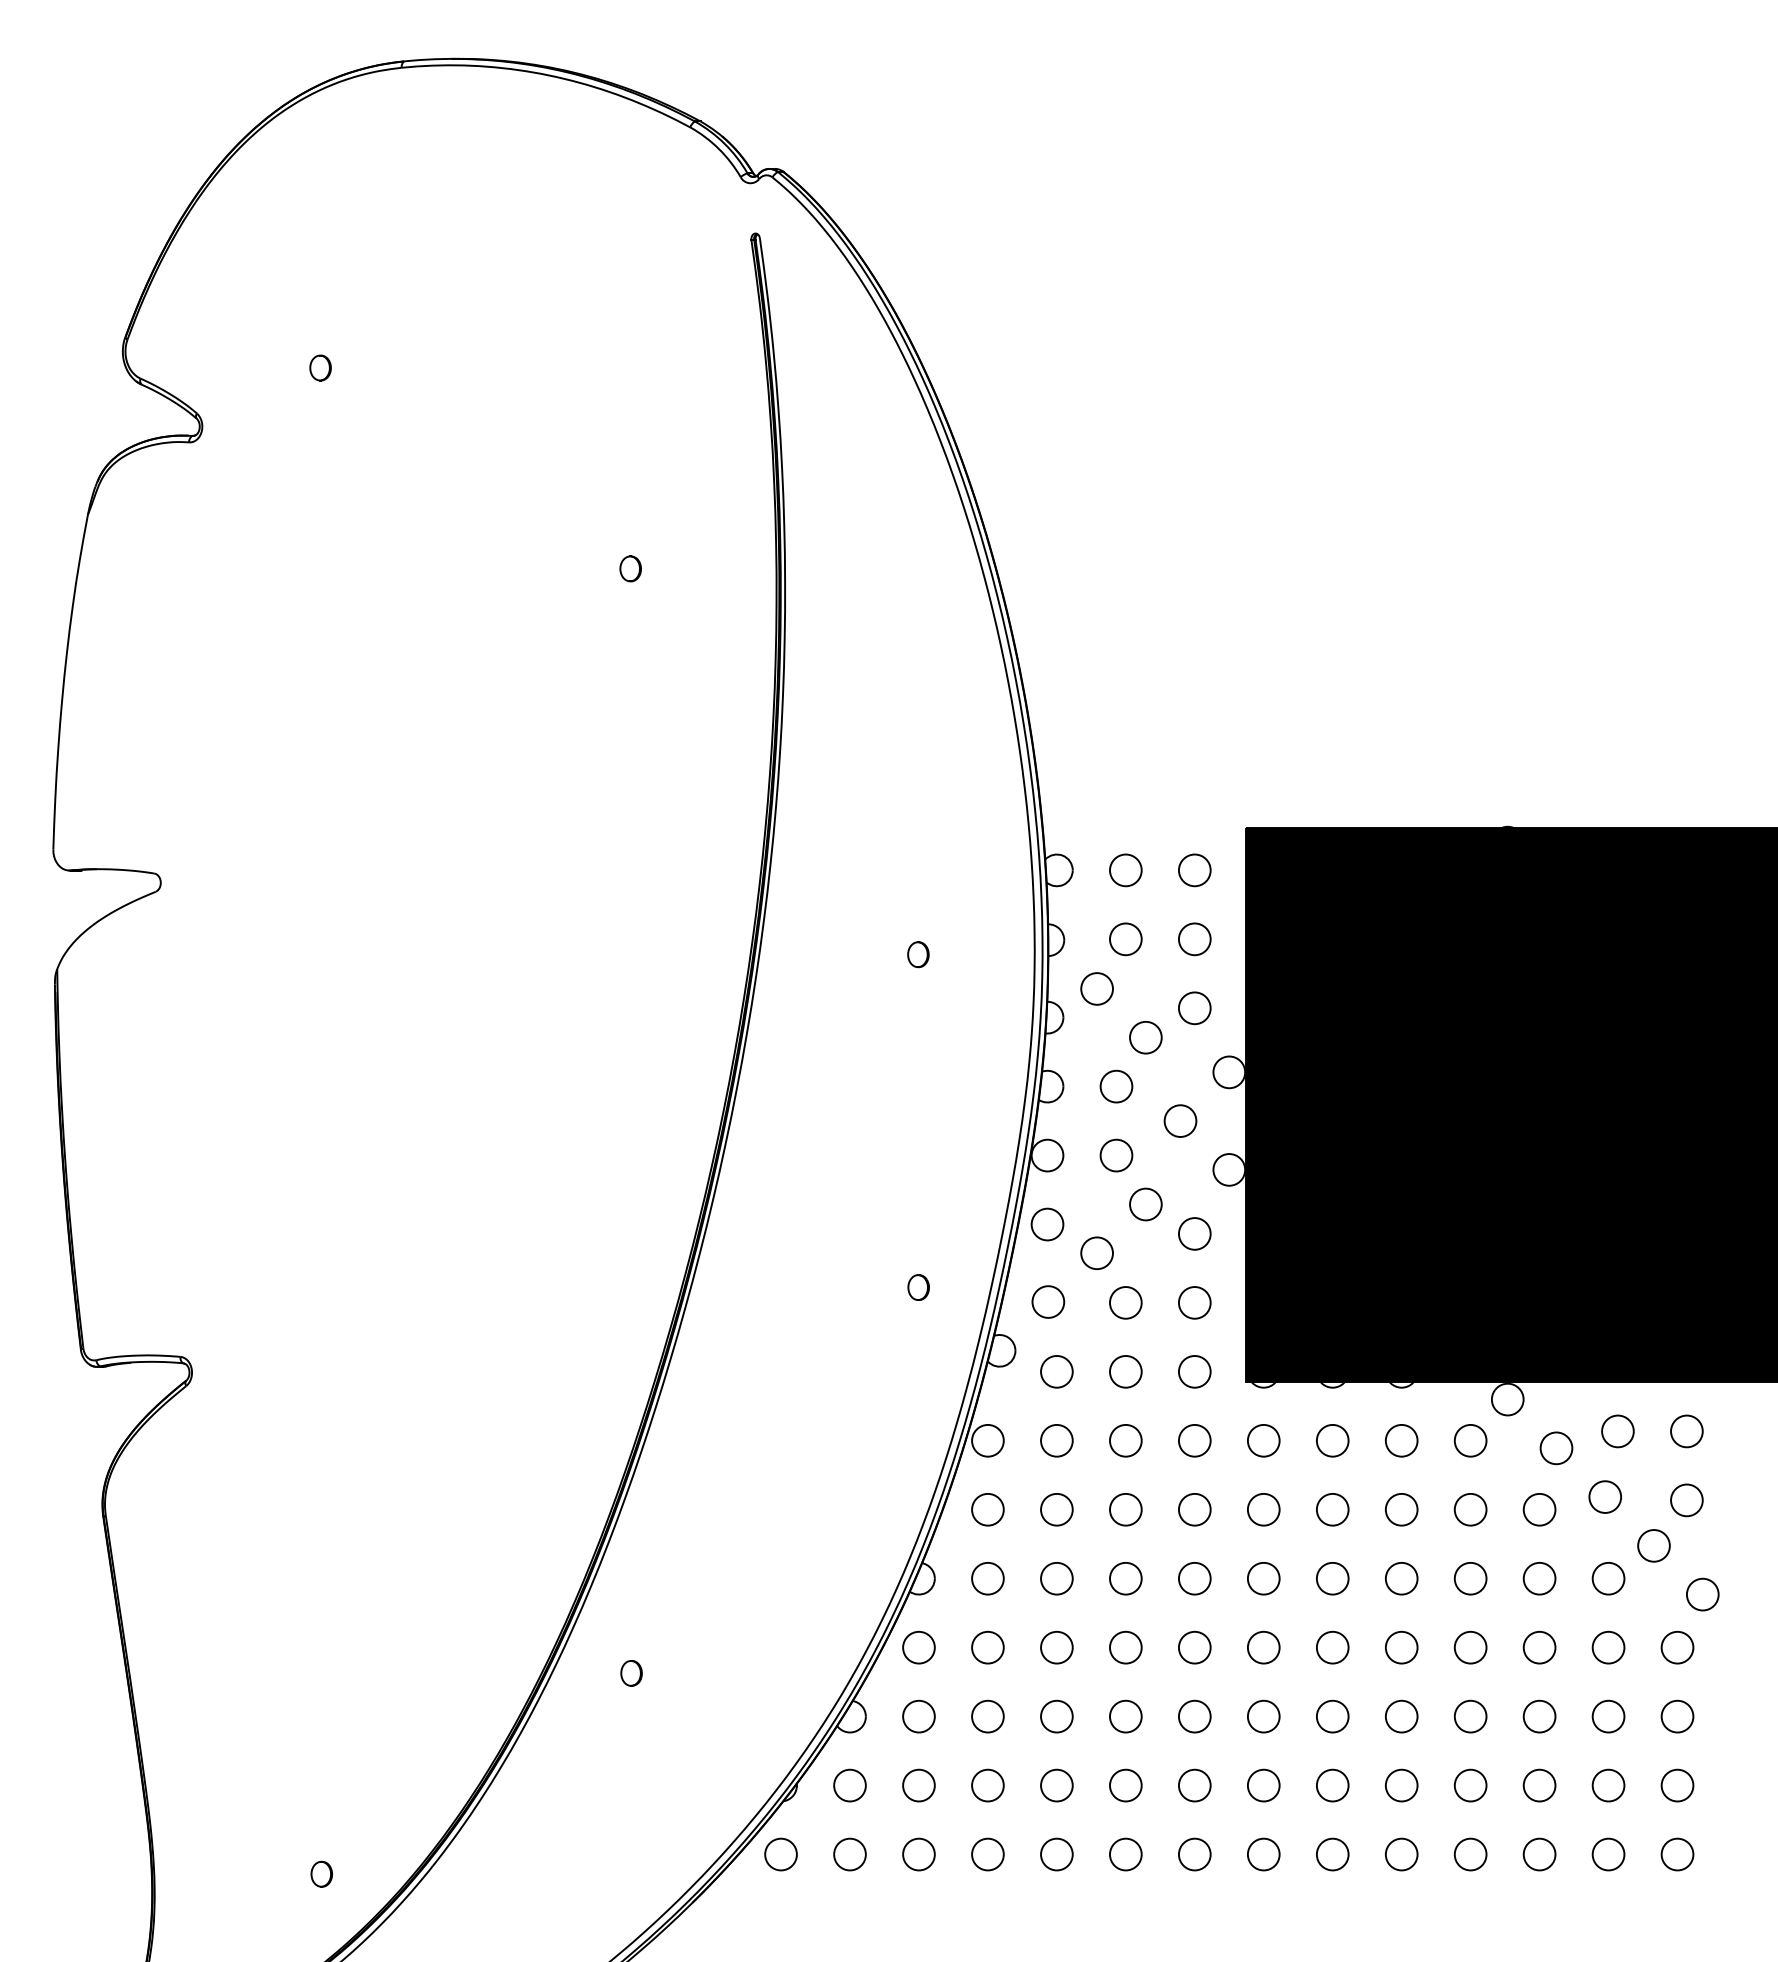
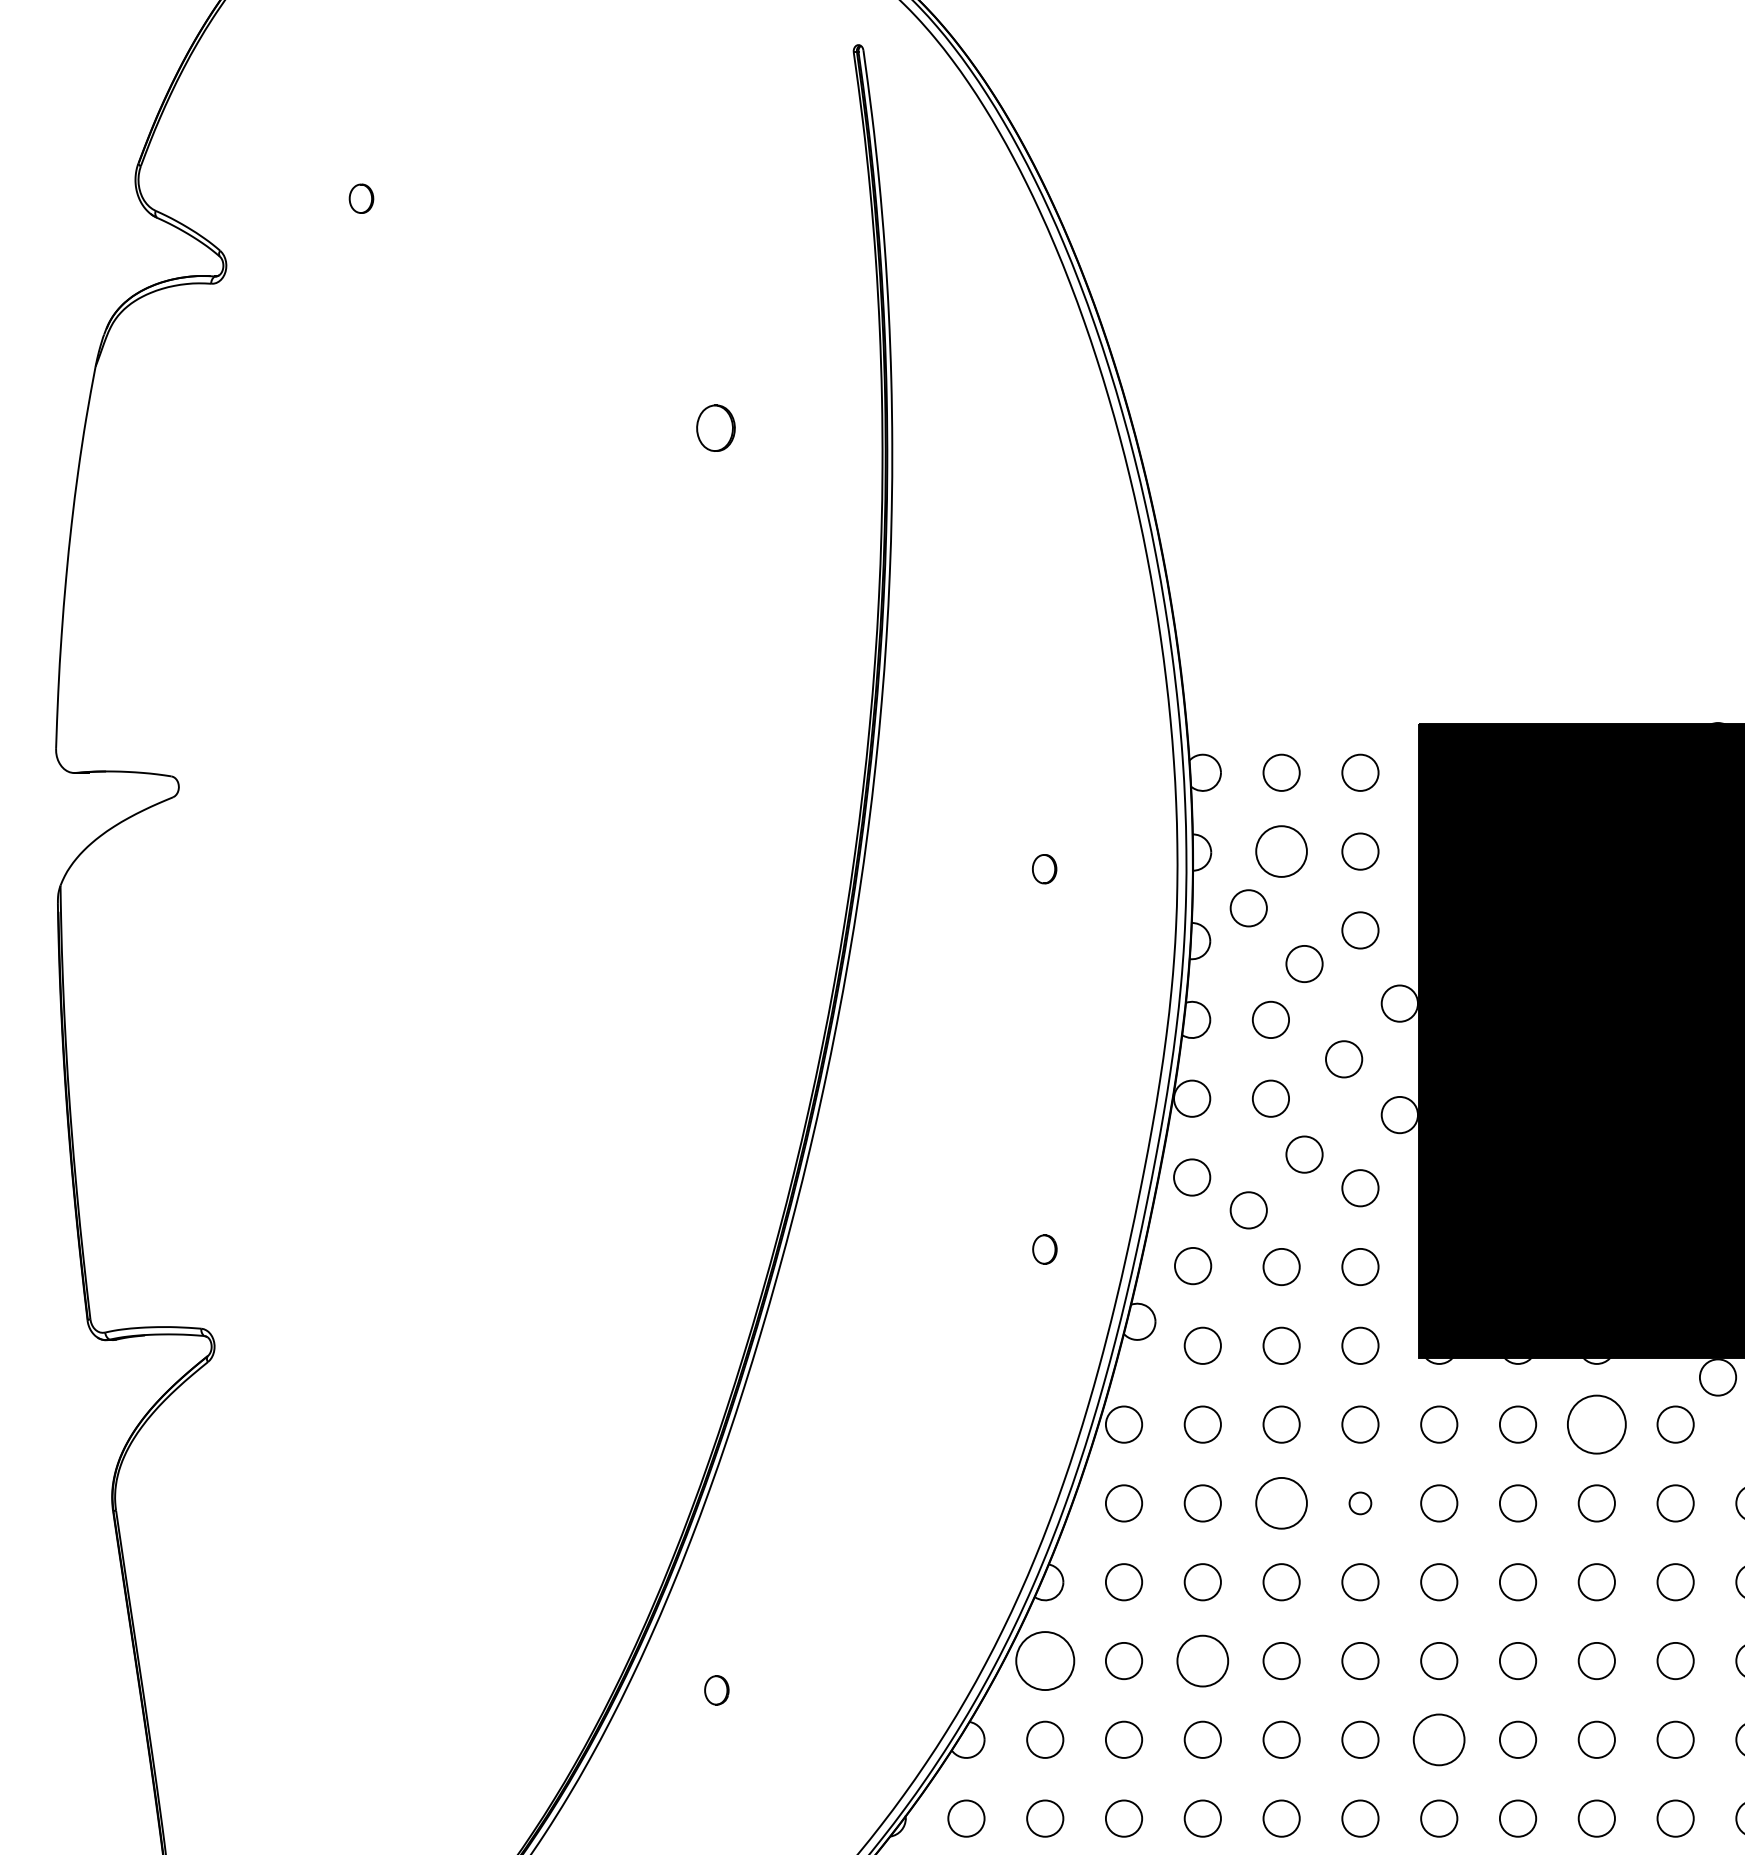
part: (630, 568) -> (715, 427), size x1.6
circle: (1125, 939) -> (1281, 851), size x1.4
circle: (1401, 1440) -> (1596, 1424), size x1.6
circle: (1125, 1509) -> (1281, 1503), size x1.4
circle: (1194, 1509) -> (1360, 1503), size x0.6
circle: (918, 1647) -> (1044, 1660), size x1.6
circle: (1056, 1647) -> (1202, 1660), size x1.4
circle: (1263, 1716) -> (1438, 1739), size x1.4

